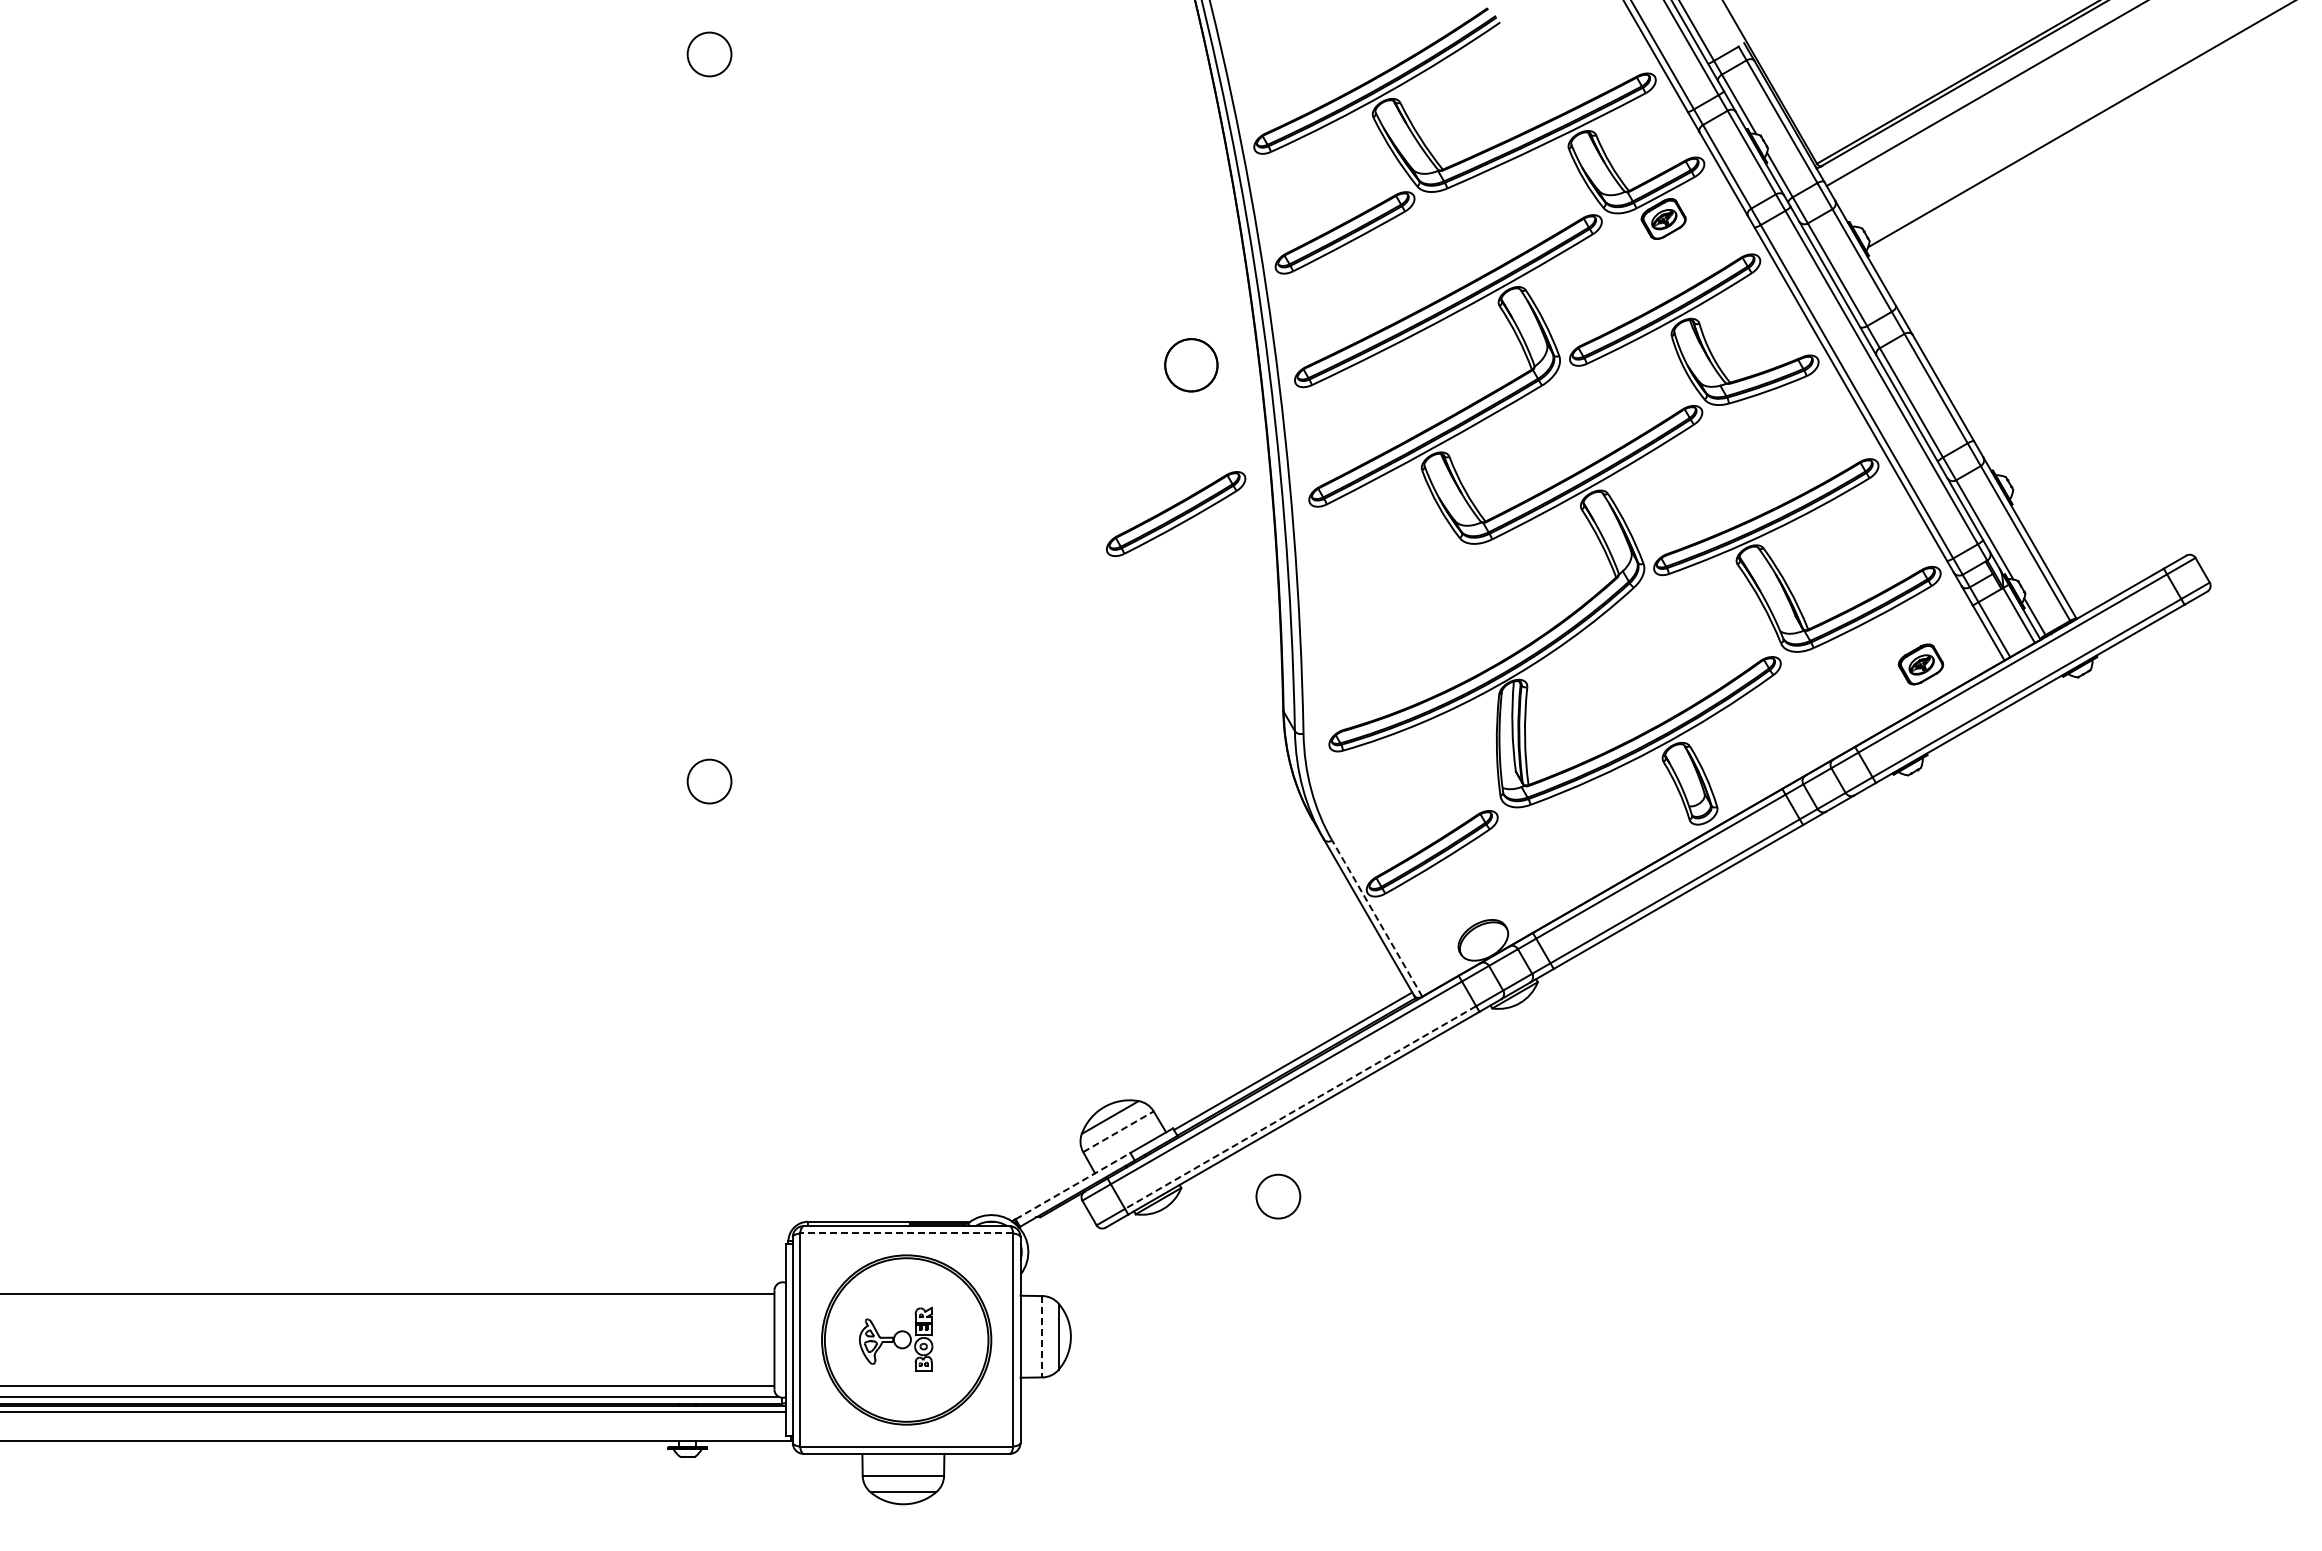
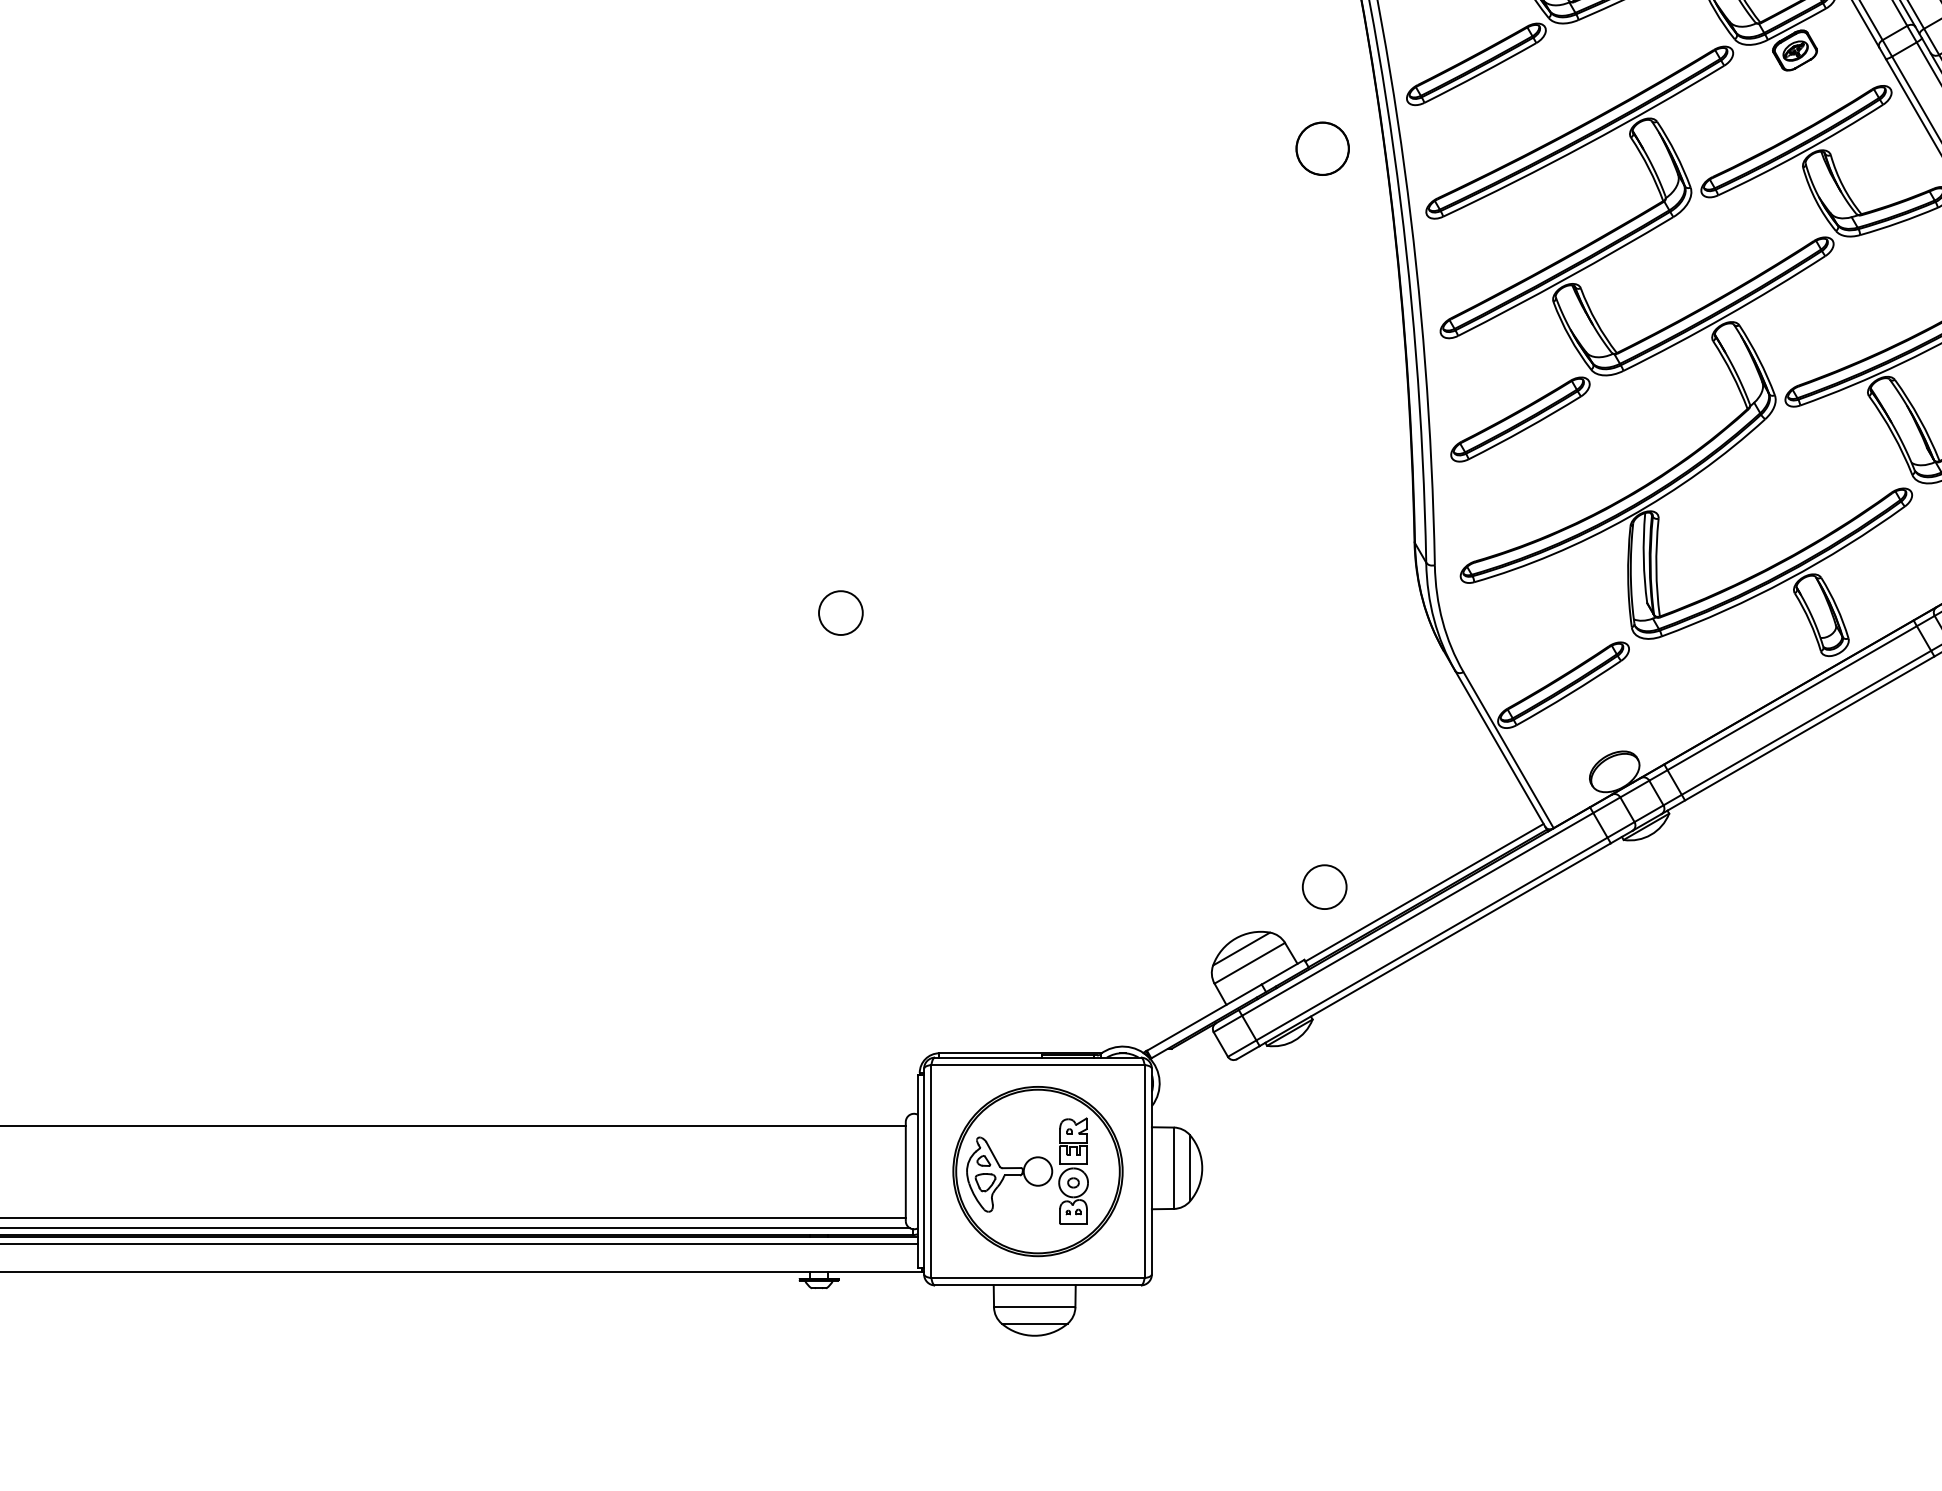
circle: (1191, 365) -> (1322, 149), moved
part: (1176, 513) -> (1520, 419), moved
line: (1377, 918) -> (1508, 750), dashed -> solid
line: (1300, 1107) -> (1431, 939), dashed -> solid
line: (1118, 1131) -> (1249, 963), dashed -> solid
line: (1073, 1185) -> (1204, 1017), dashed -> solid
circle: (1278, 1196) -> (1324, 887), moved
line: (906, 1233) -> (1037, 1065), dashed -> solid
line: (1042, 1336) -> (1173, 1168), dashed -> solid
part: (895, 1339) -> (1026, 1171), size x1.67

